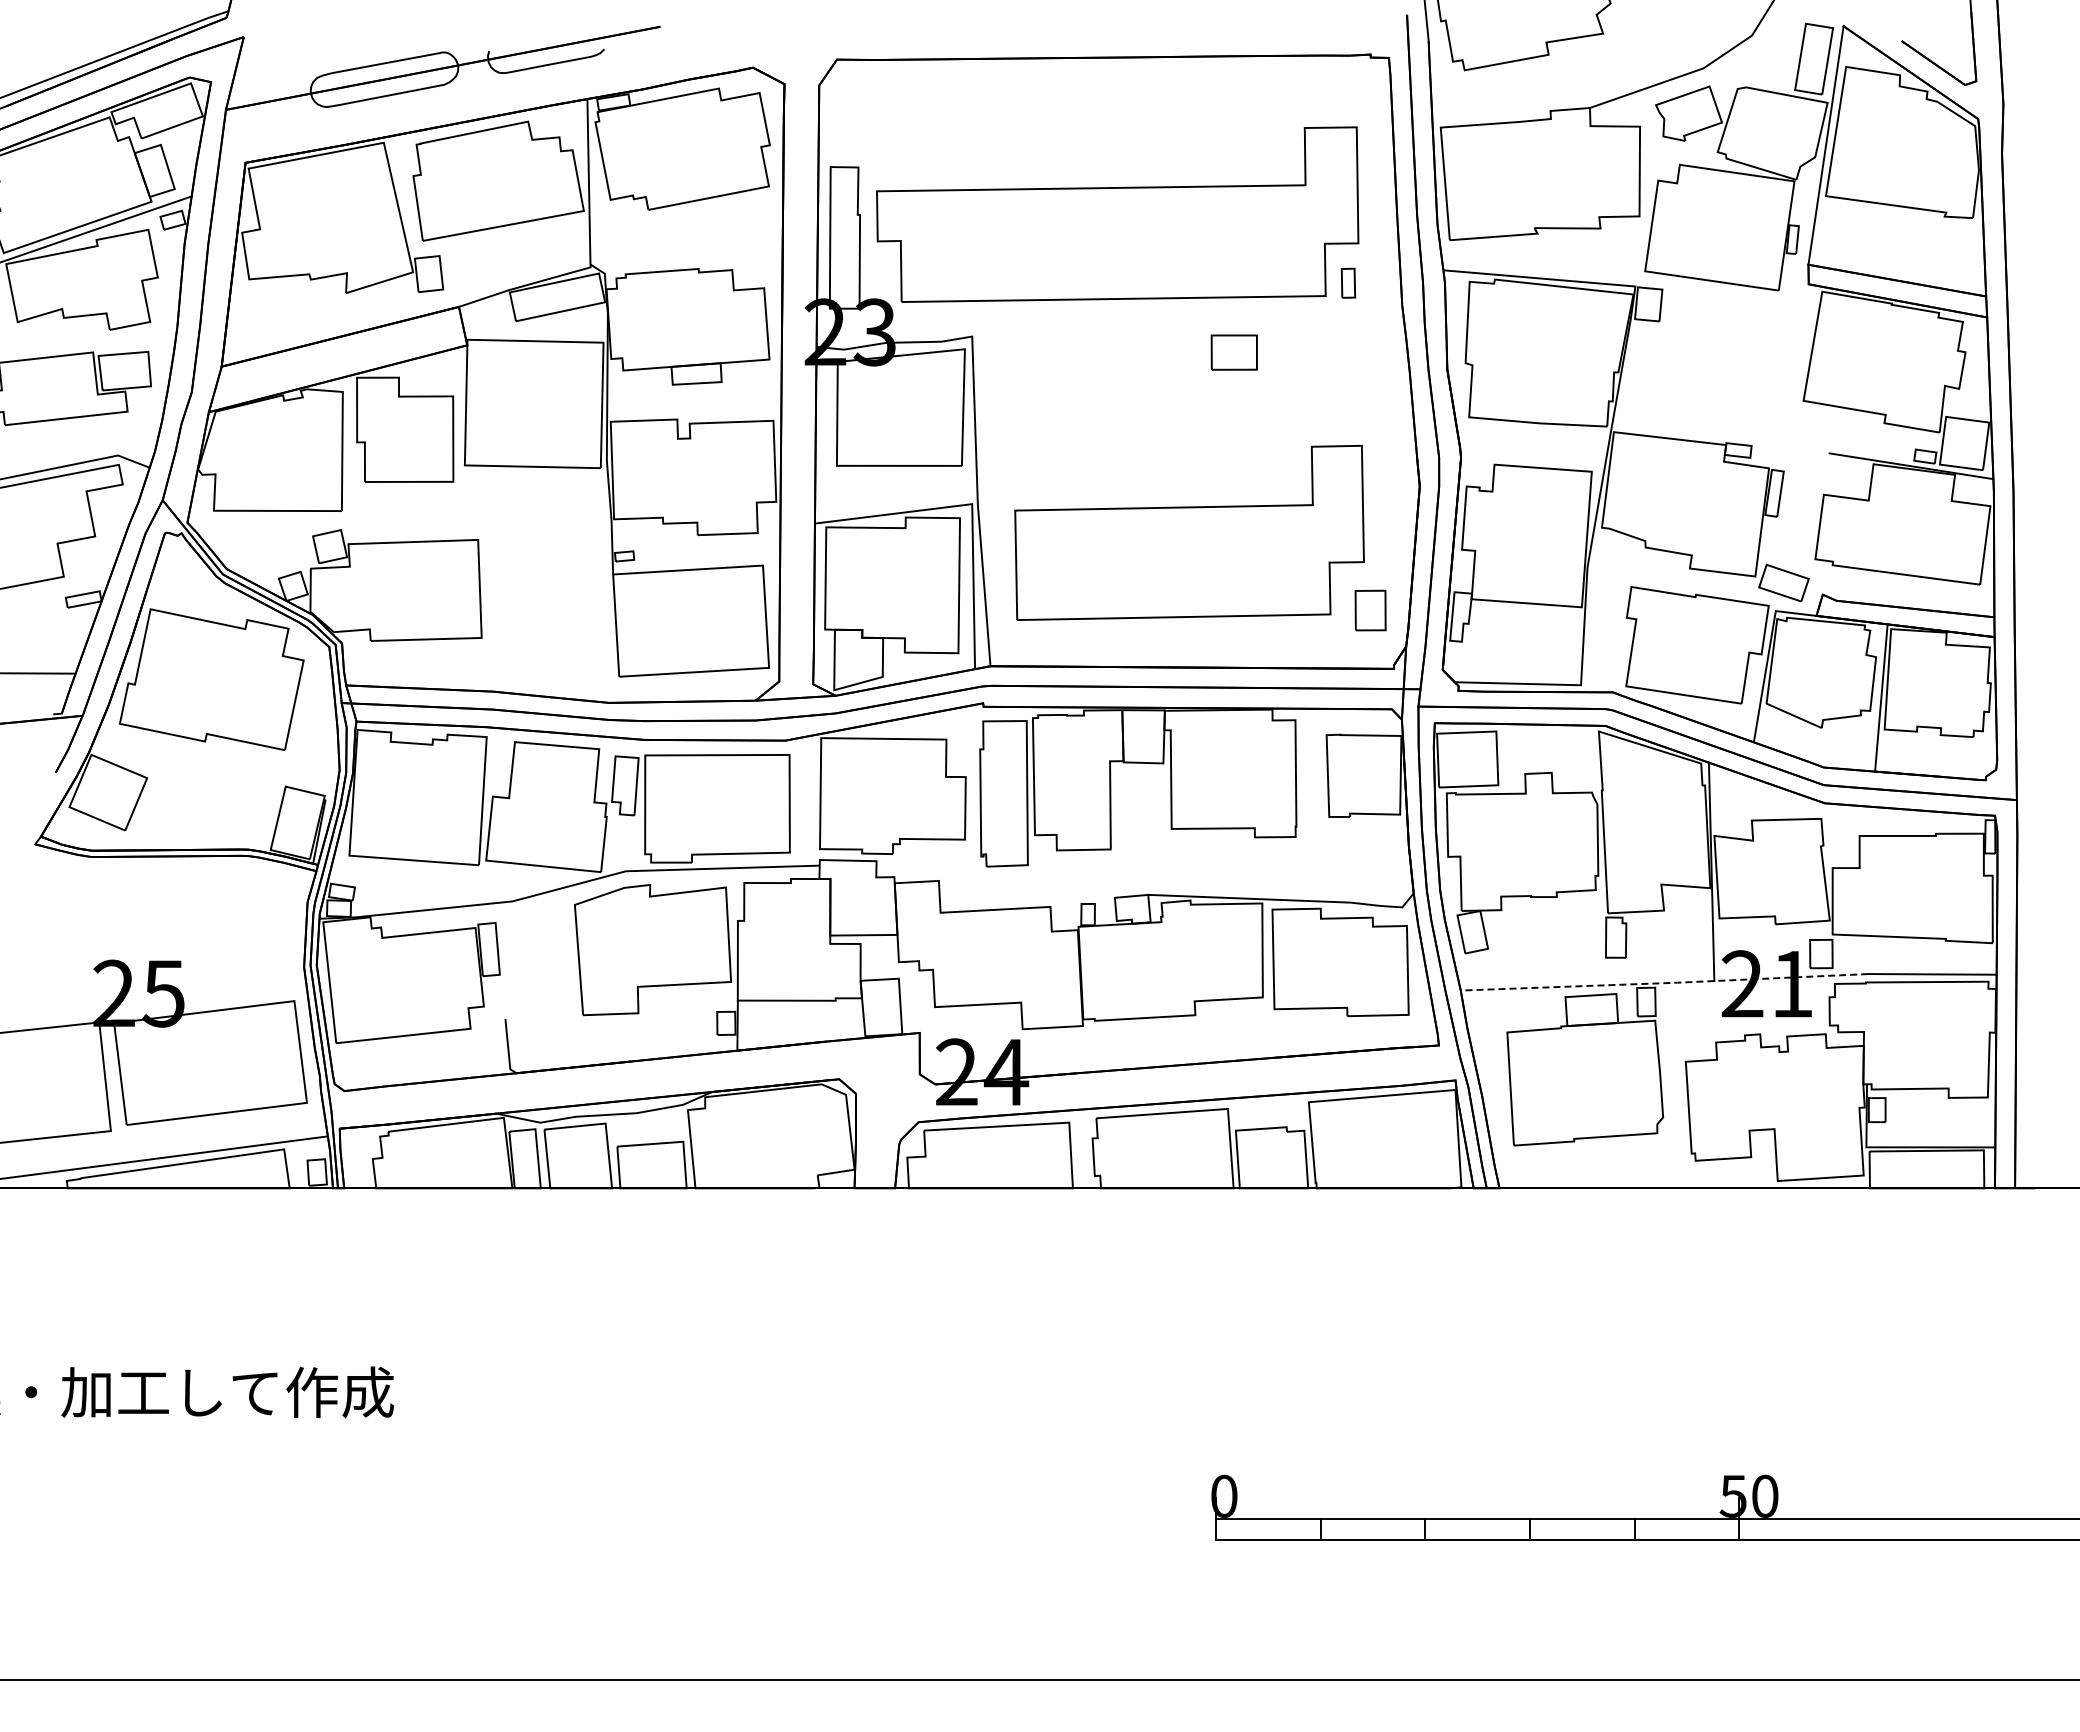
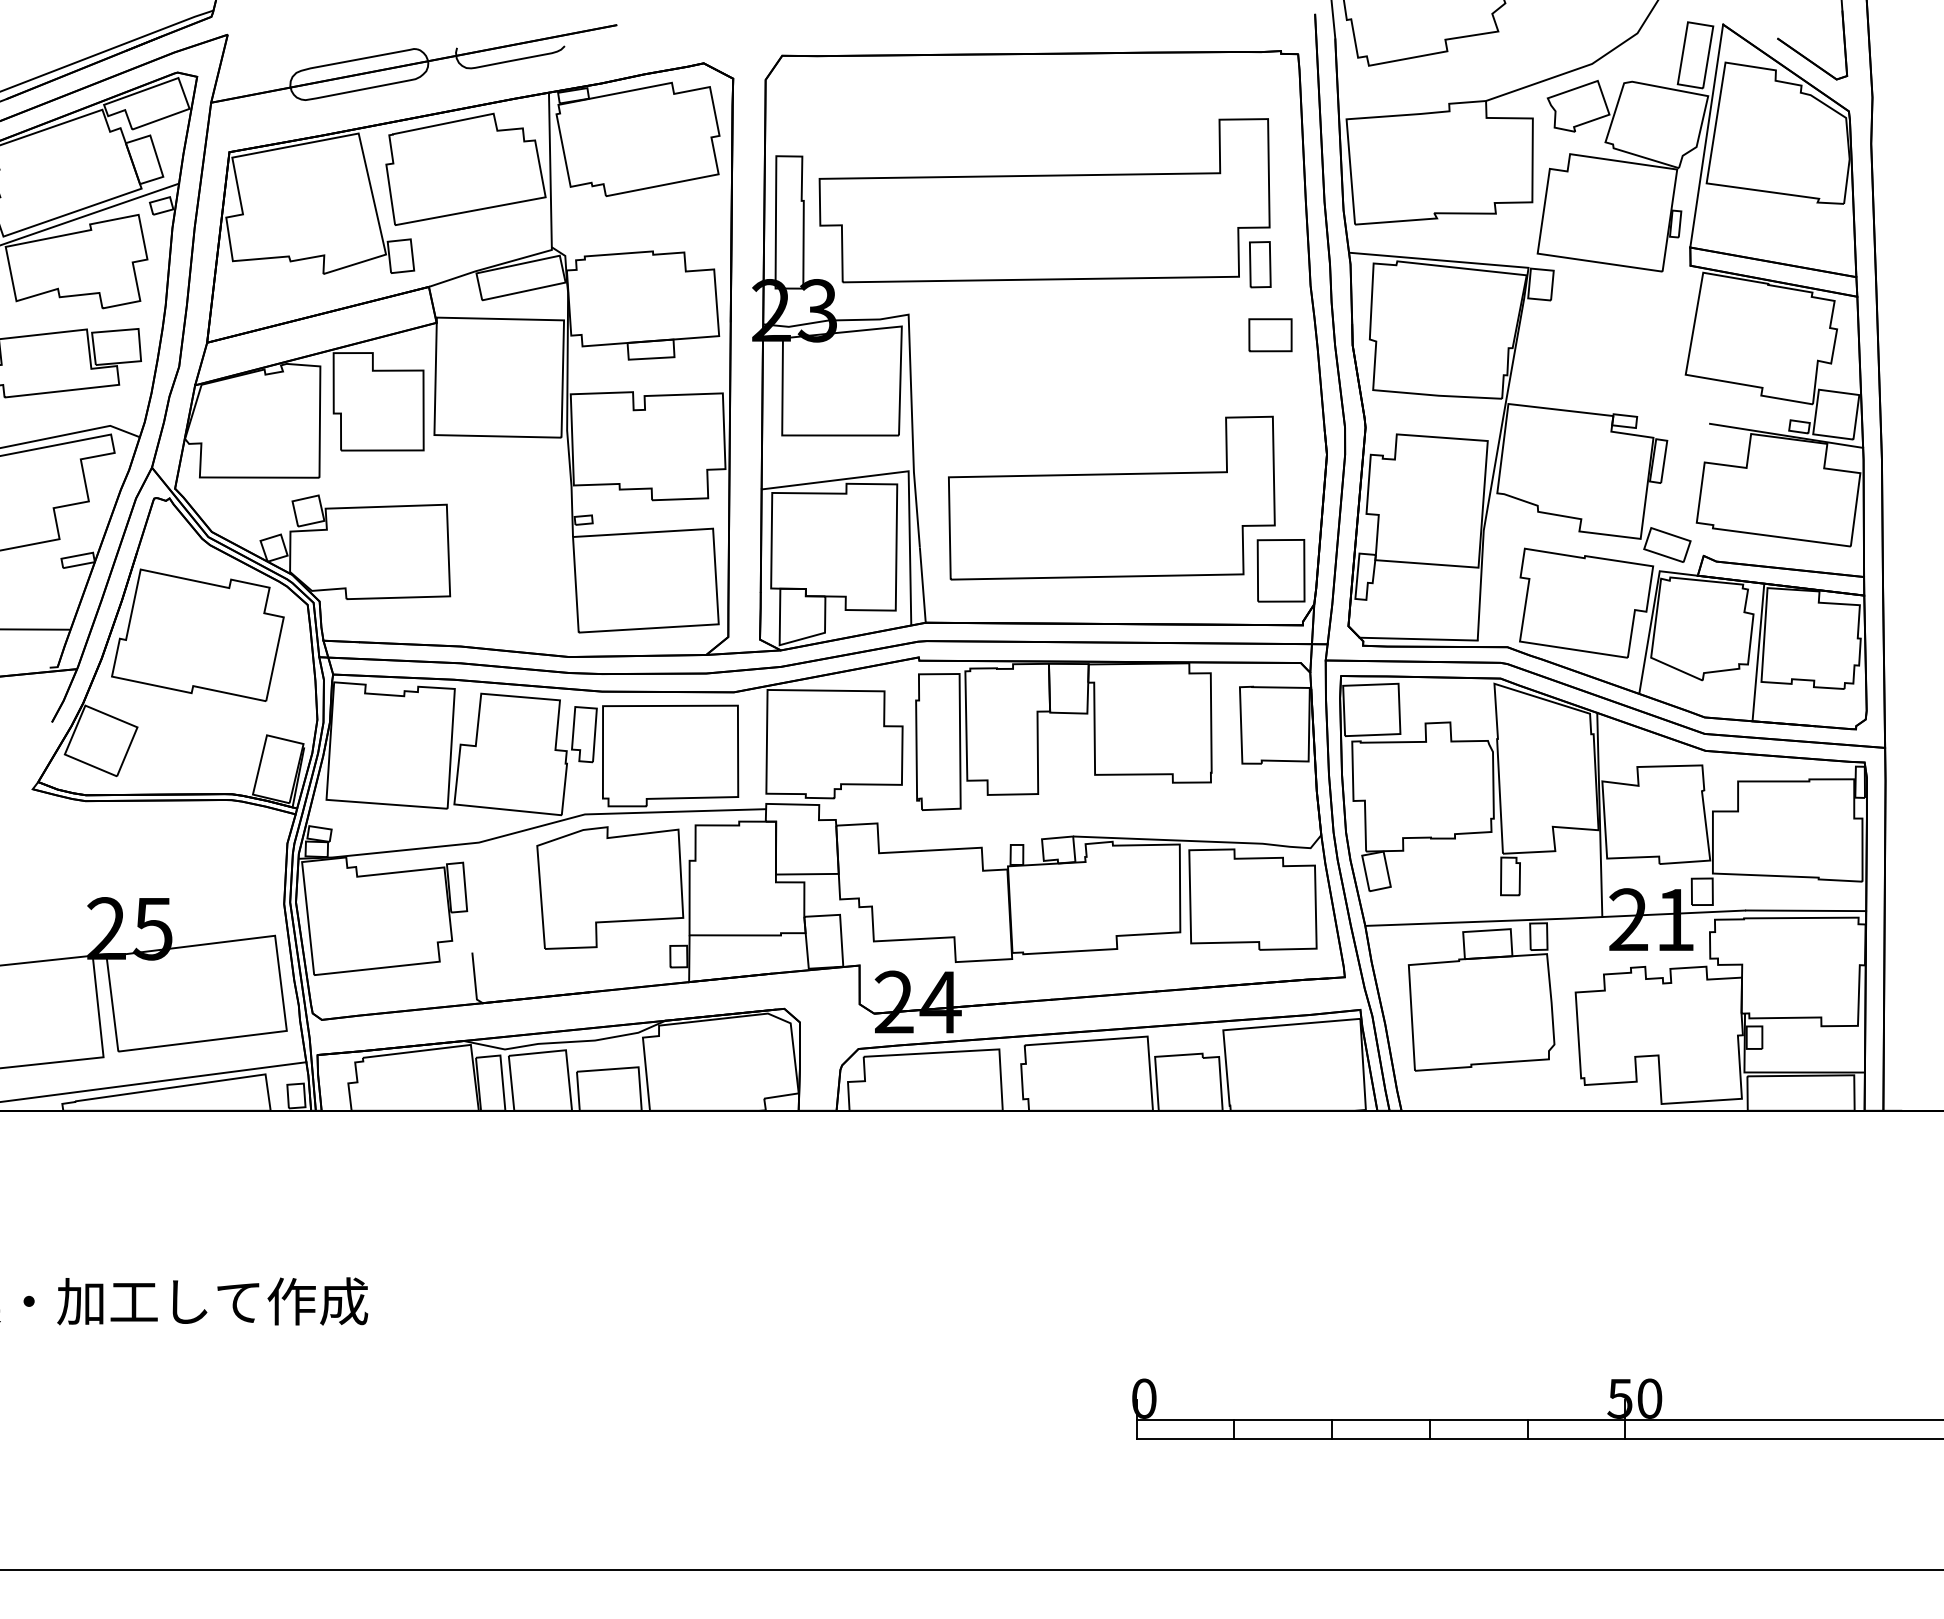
part: (1348, 283) -> (1260, 265), size x1.67
part: (1233, 352) -> (1269, 335), moved
part: (1370, 610) -> (1280, 570), size x1.67
line: (1664, 983) -> (1555, 919), dashed -> solid

